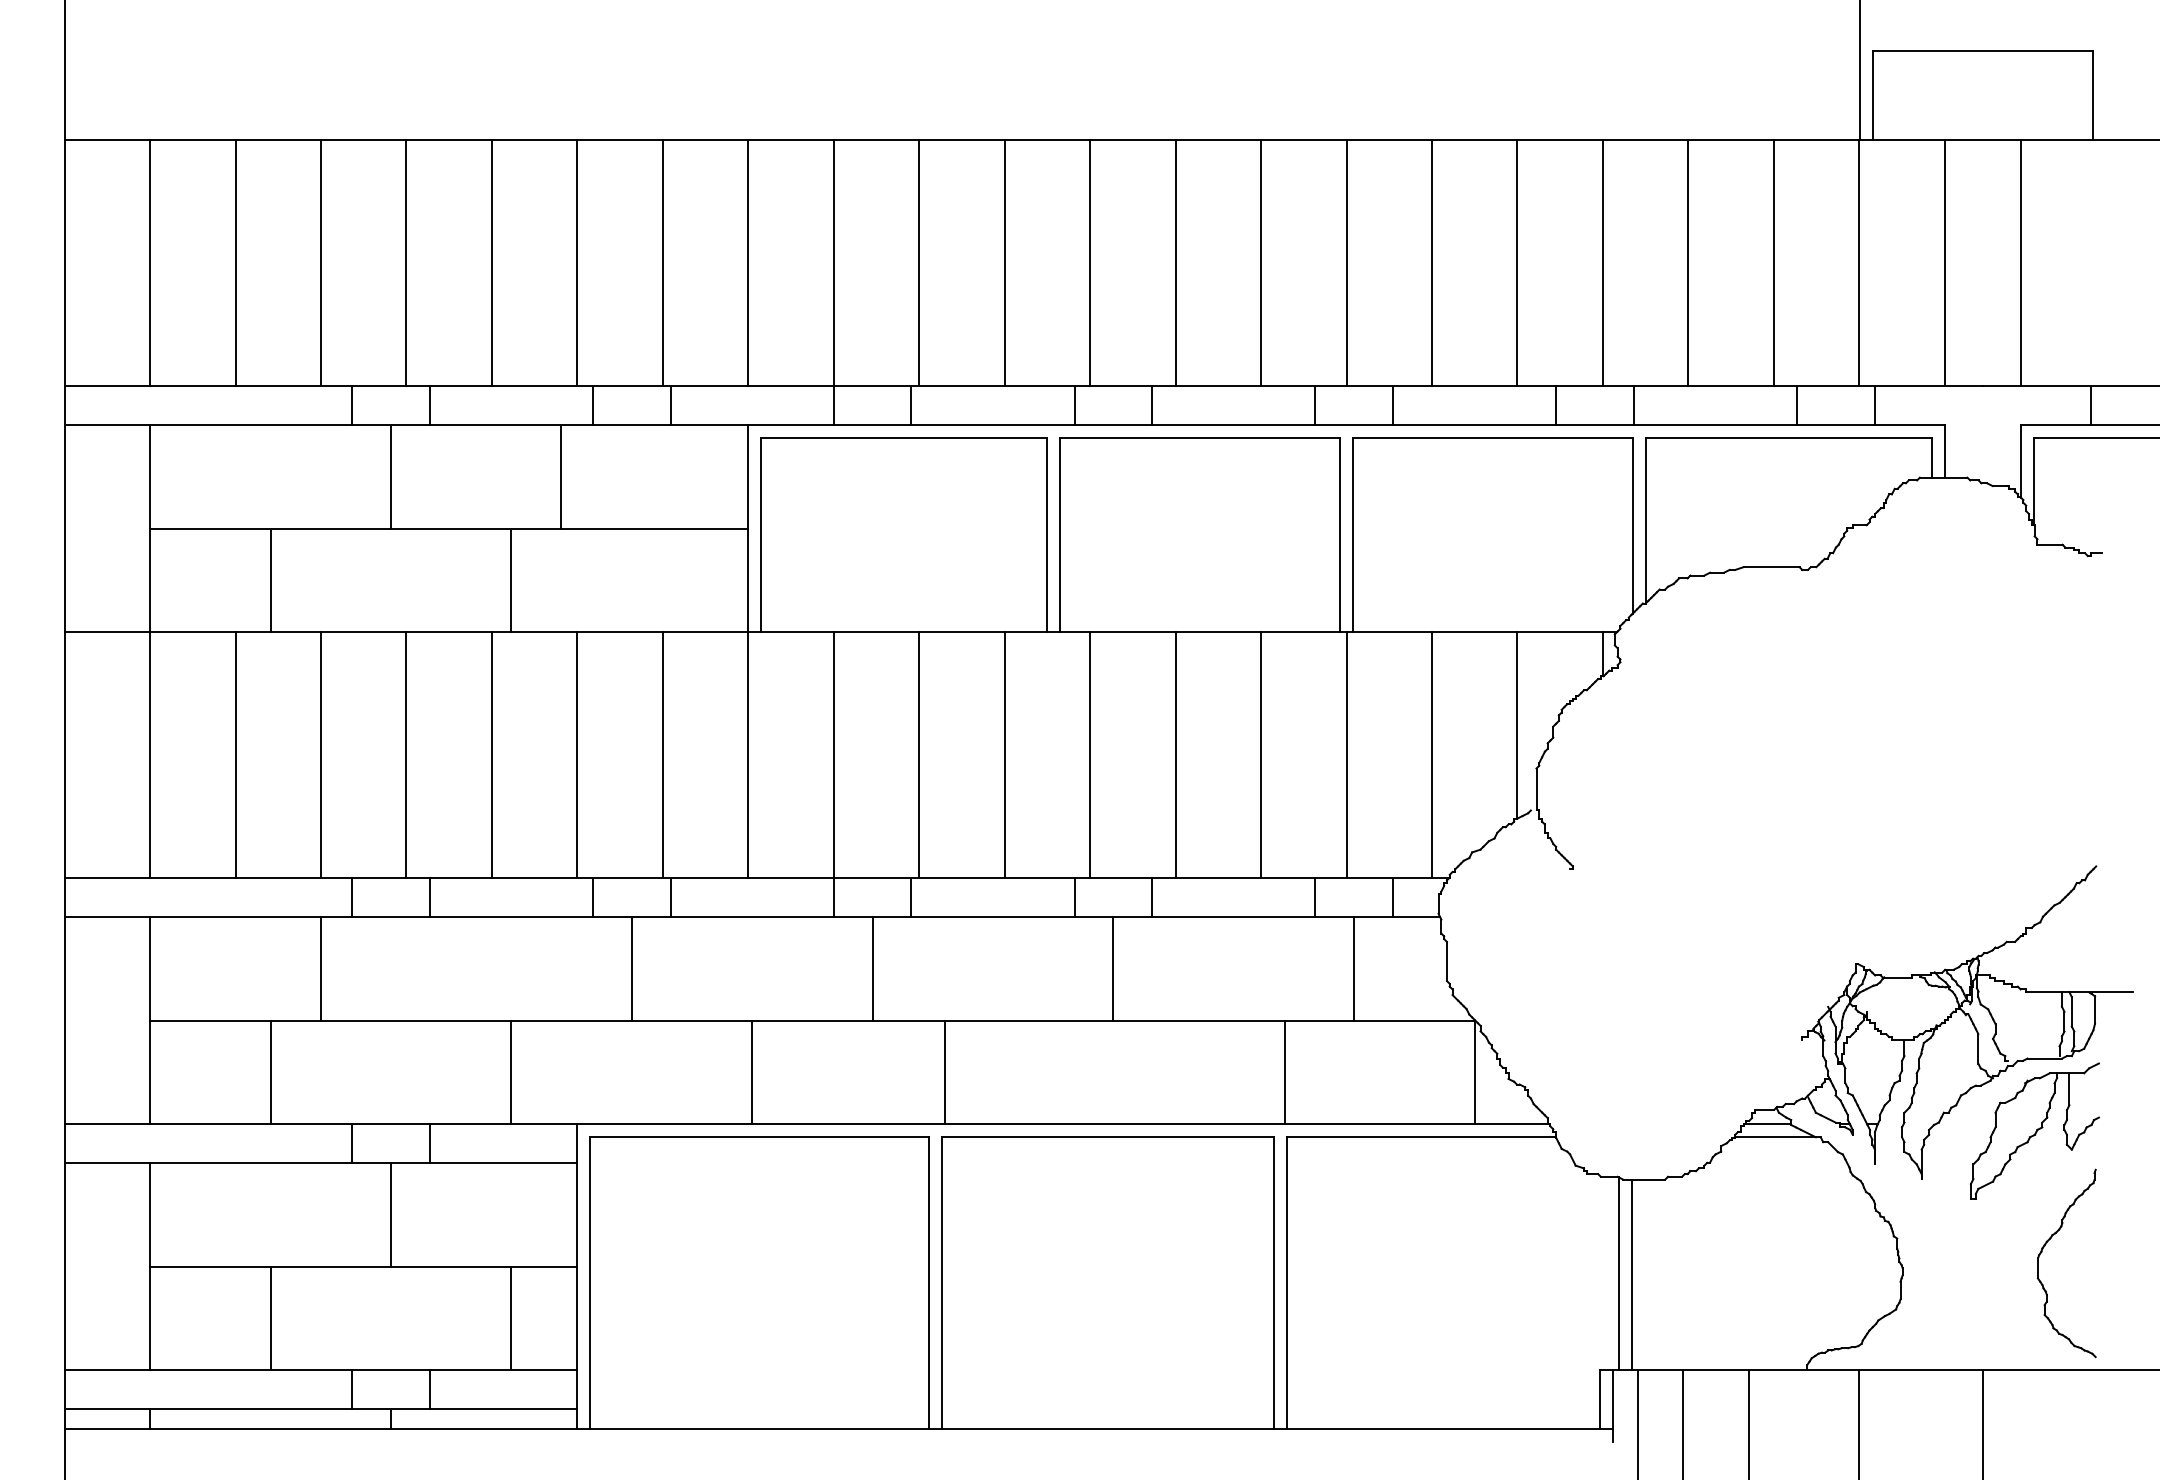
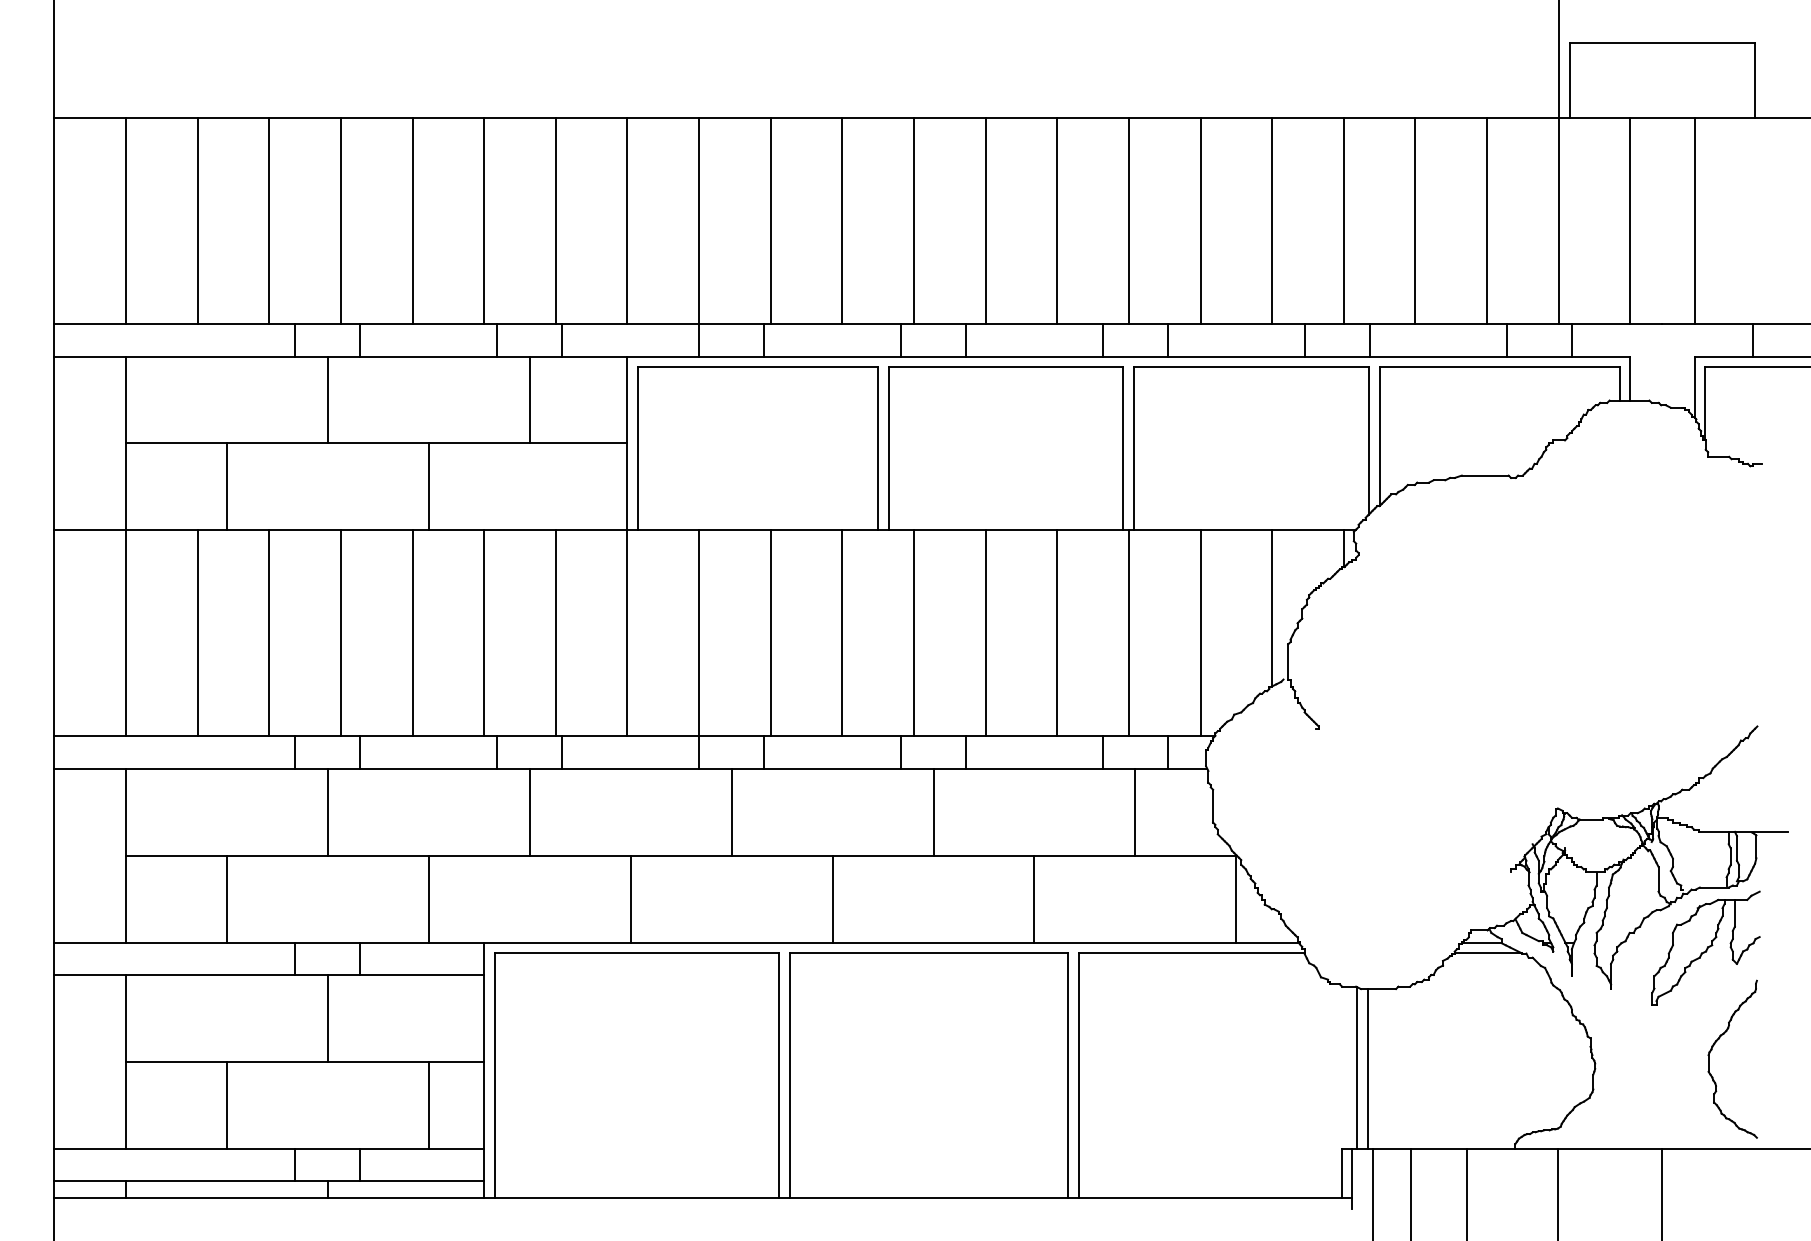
line: (561, 476) -> (529, 399), moved
line: (320, 967) -> (327, 811), moved
line: (945, 1071) -> (832, 898), moved
line: (1285, 1071) -> (1034, 898), moved

